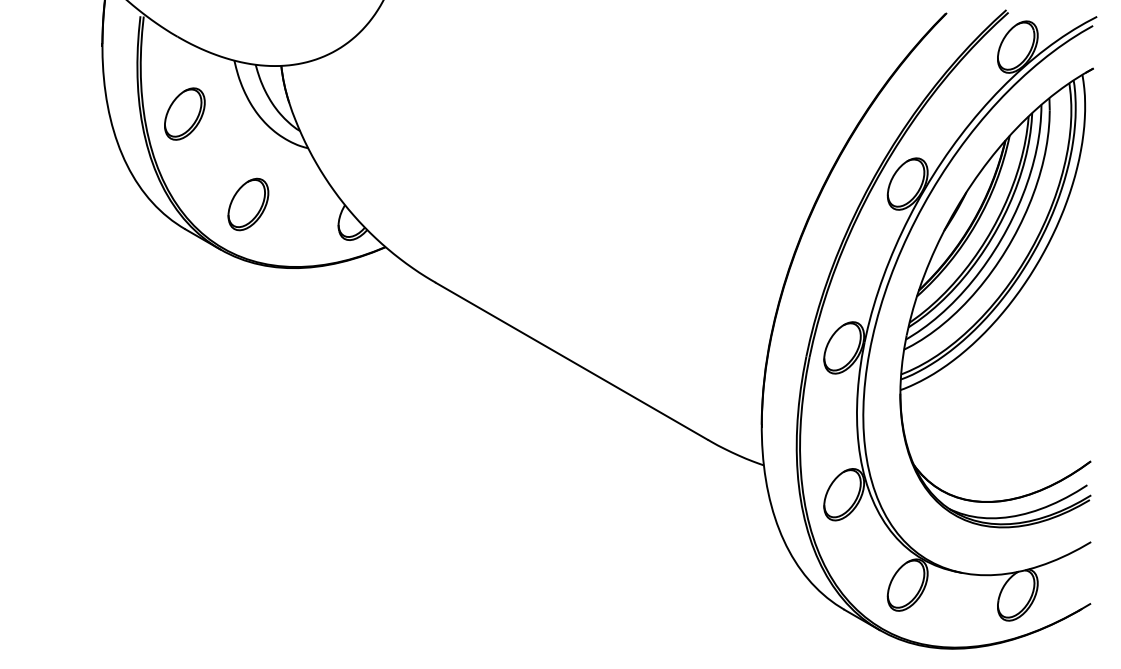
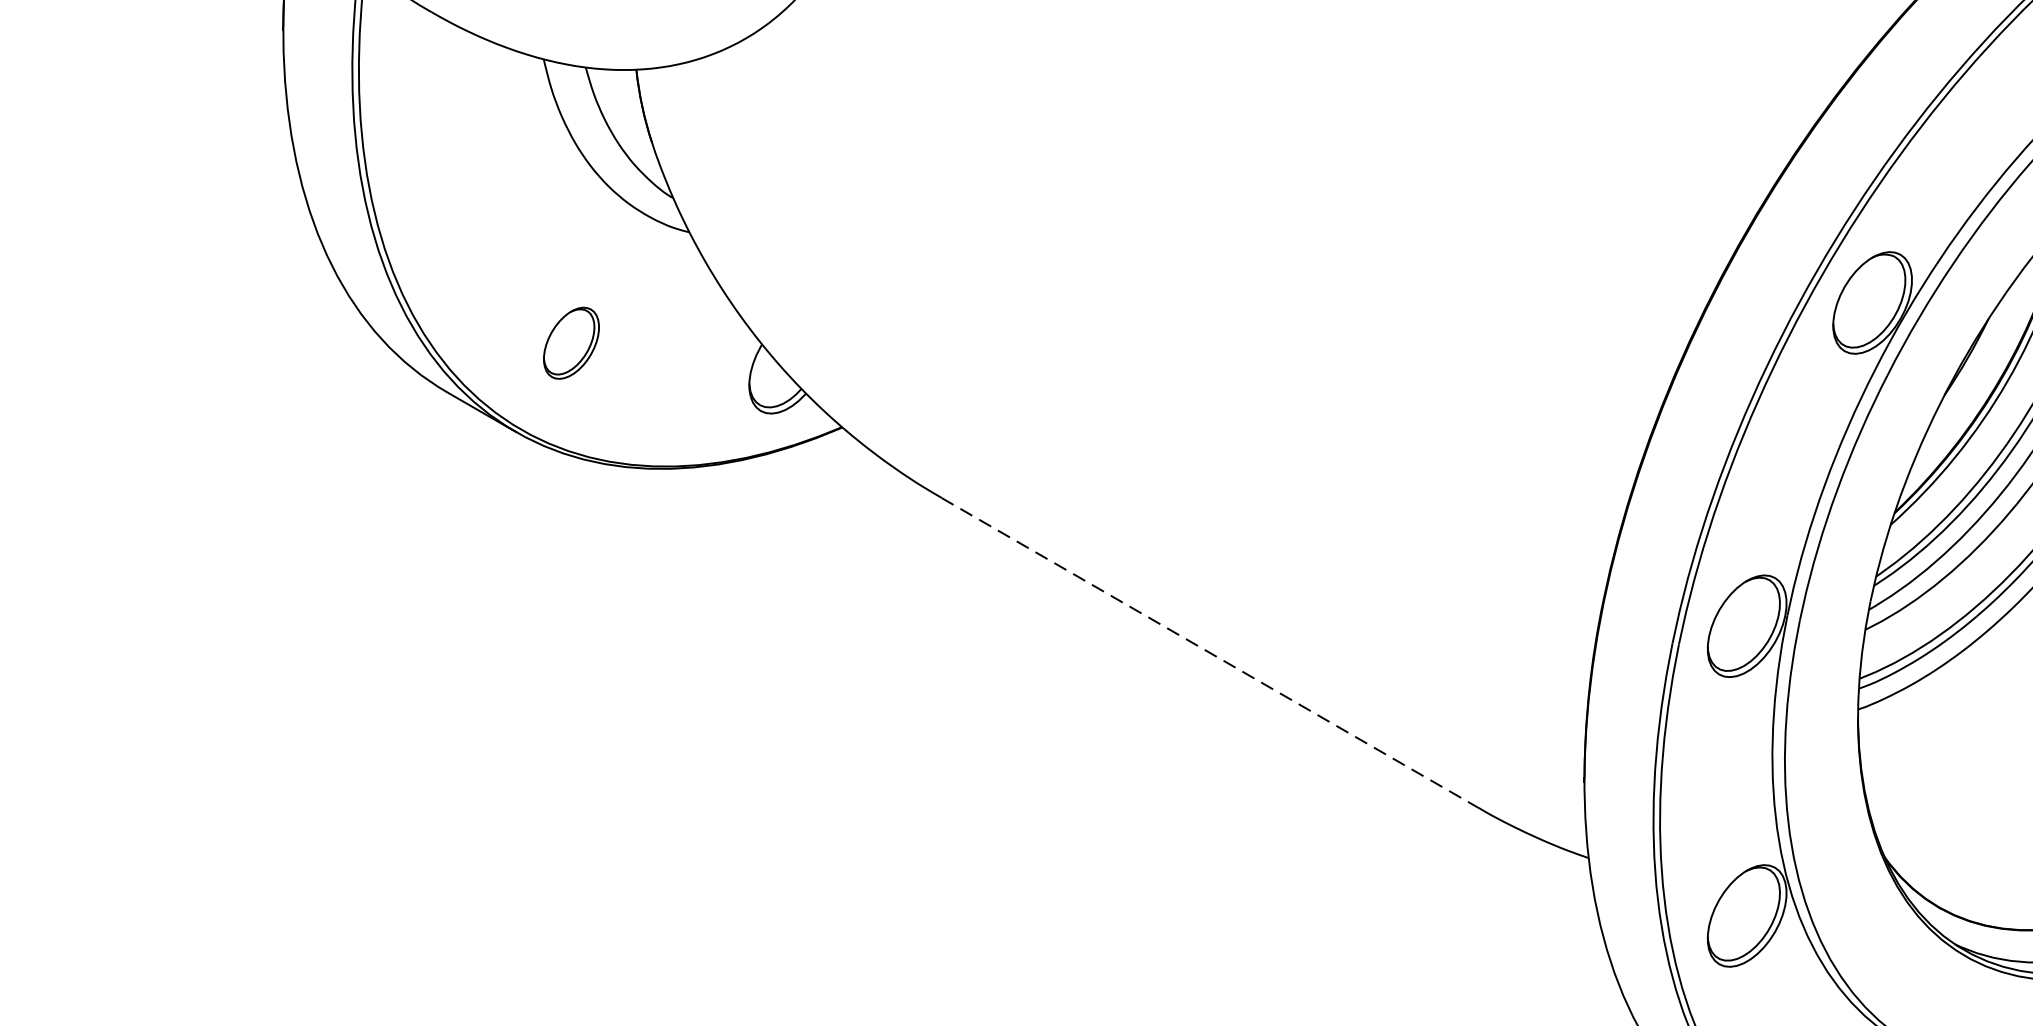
part: (184, 113) -> (445, 163), removed
part: (248, 204) -> (571, 343), size x0.7
line: (571, 361) -> (1209, 653), solid -> dashed

